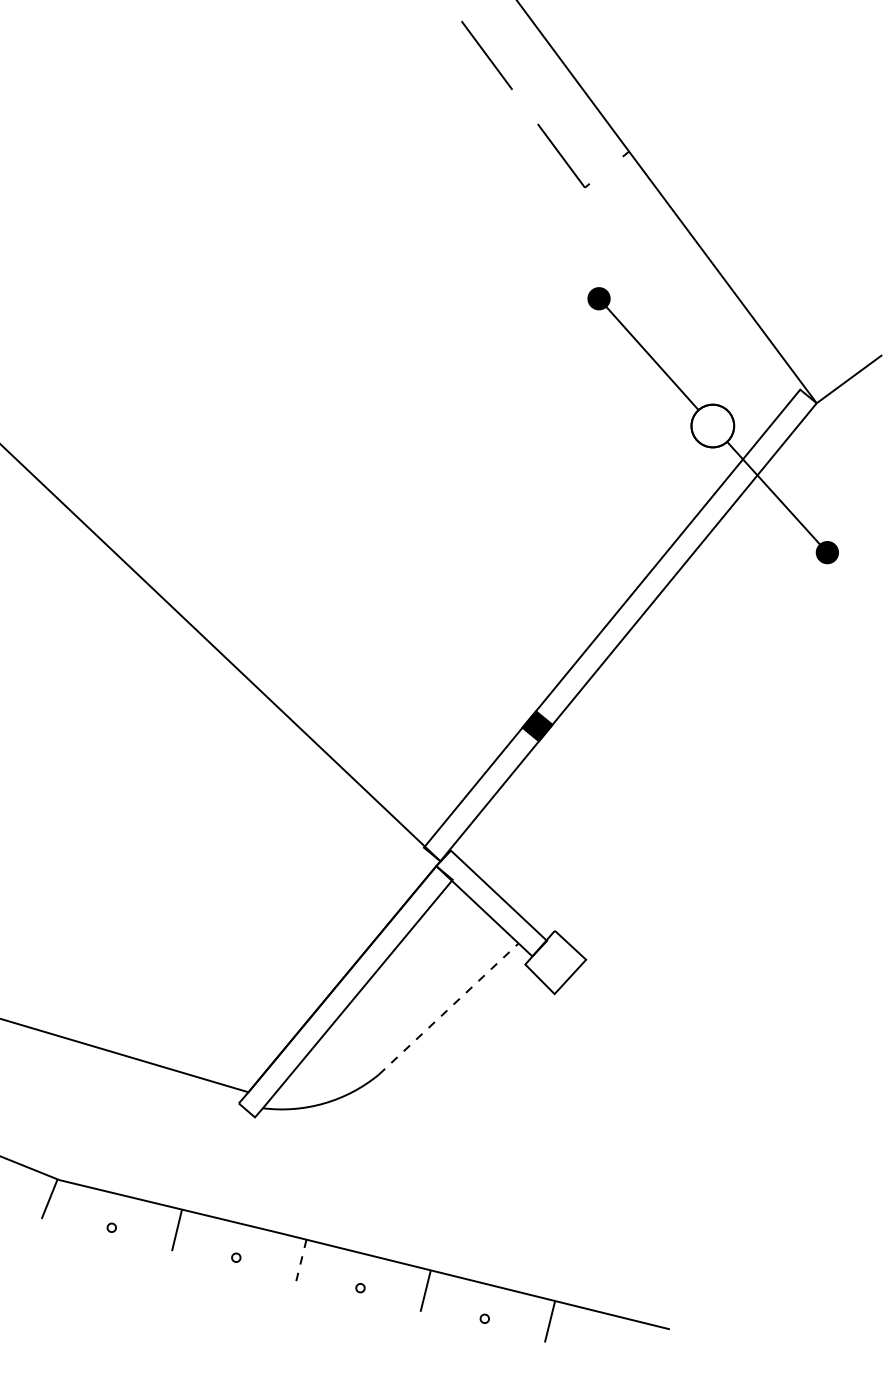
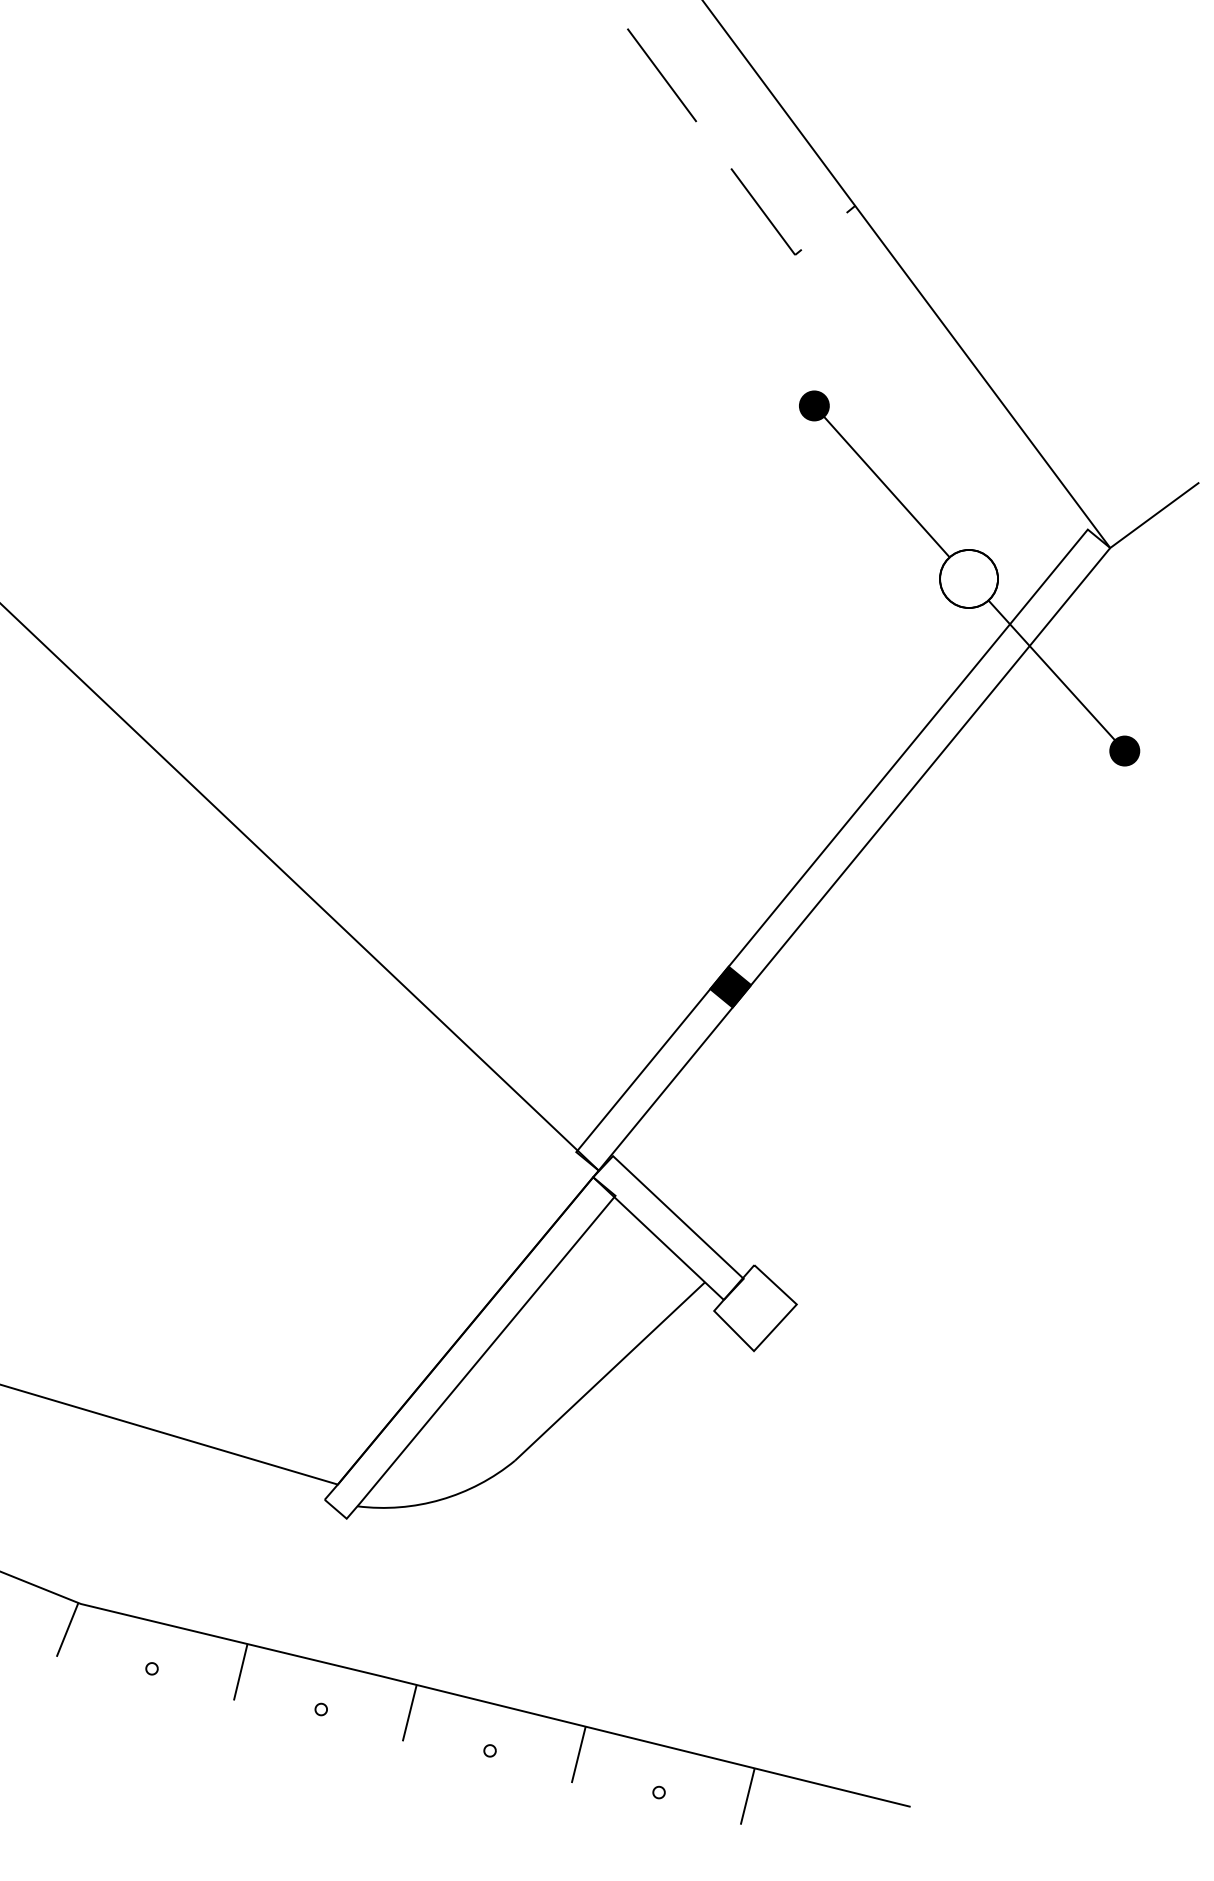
line: (448, 1009) -> (609, 1372), dashed -> solid
line: (301, 1259) -> (409, 1711), dashed -> solid

